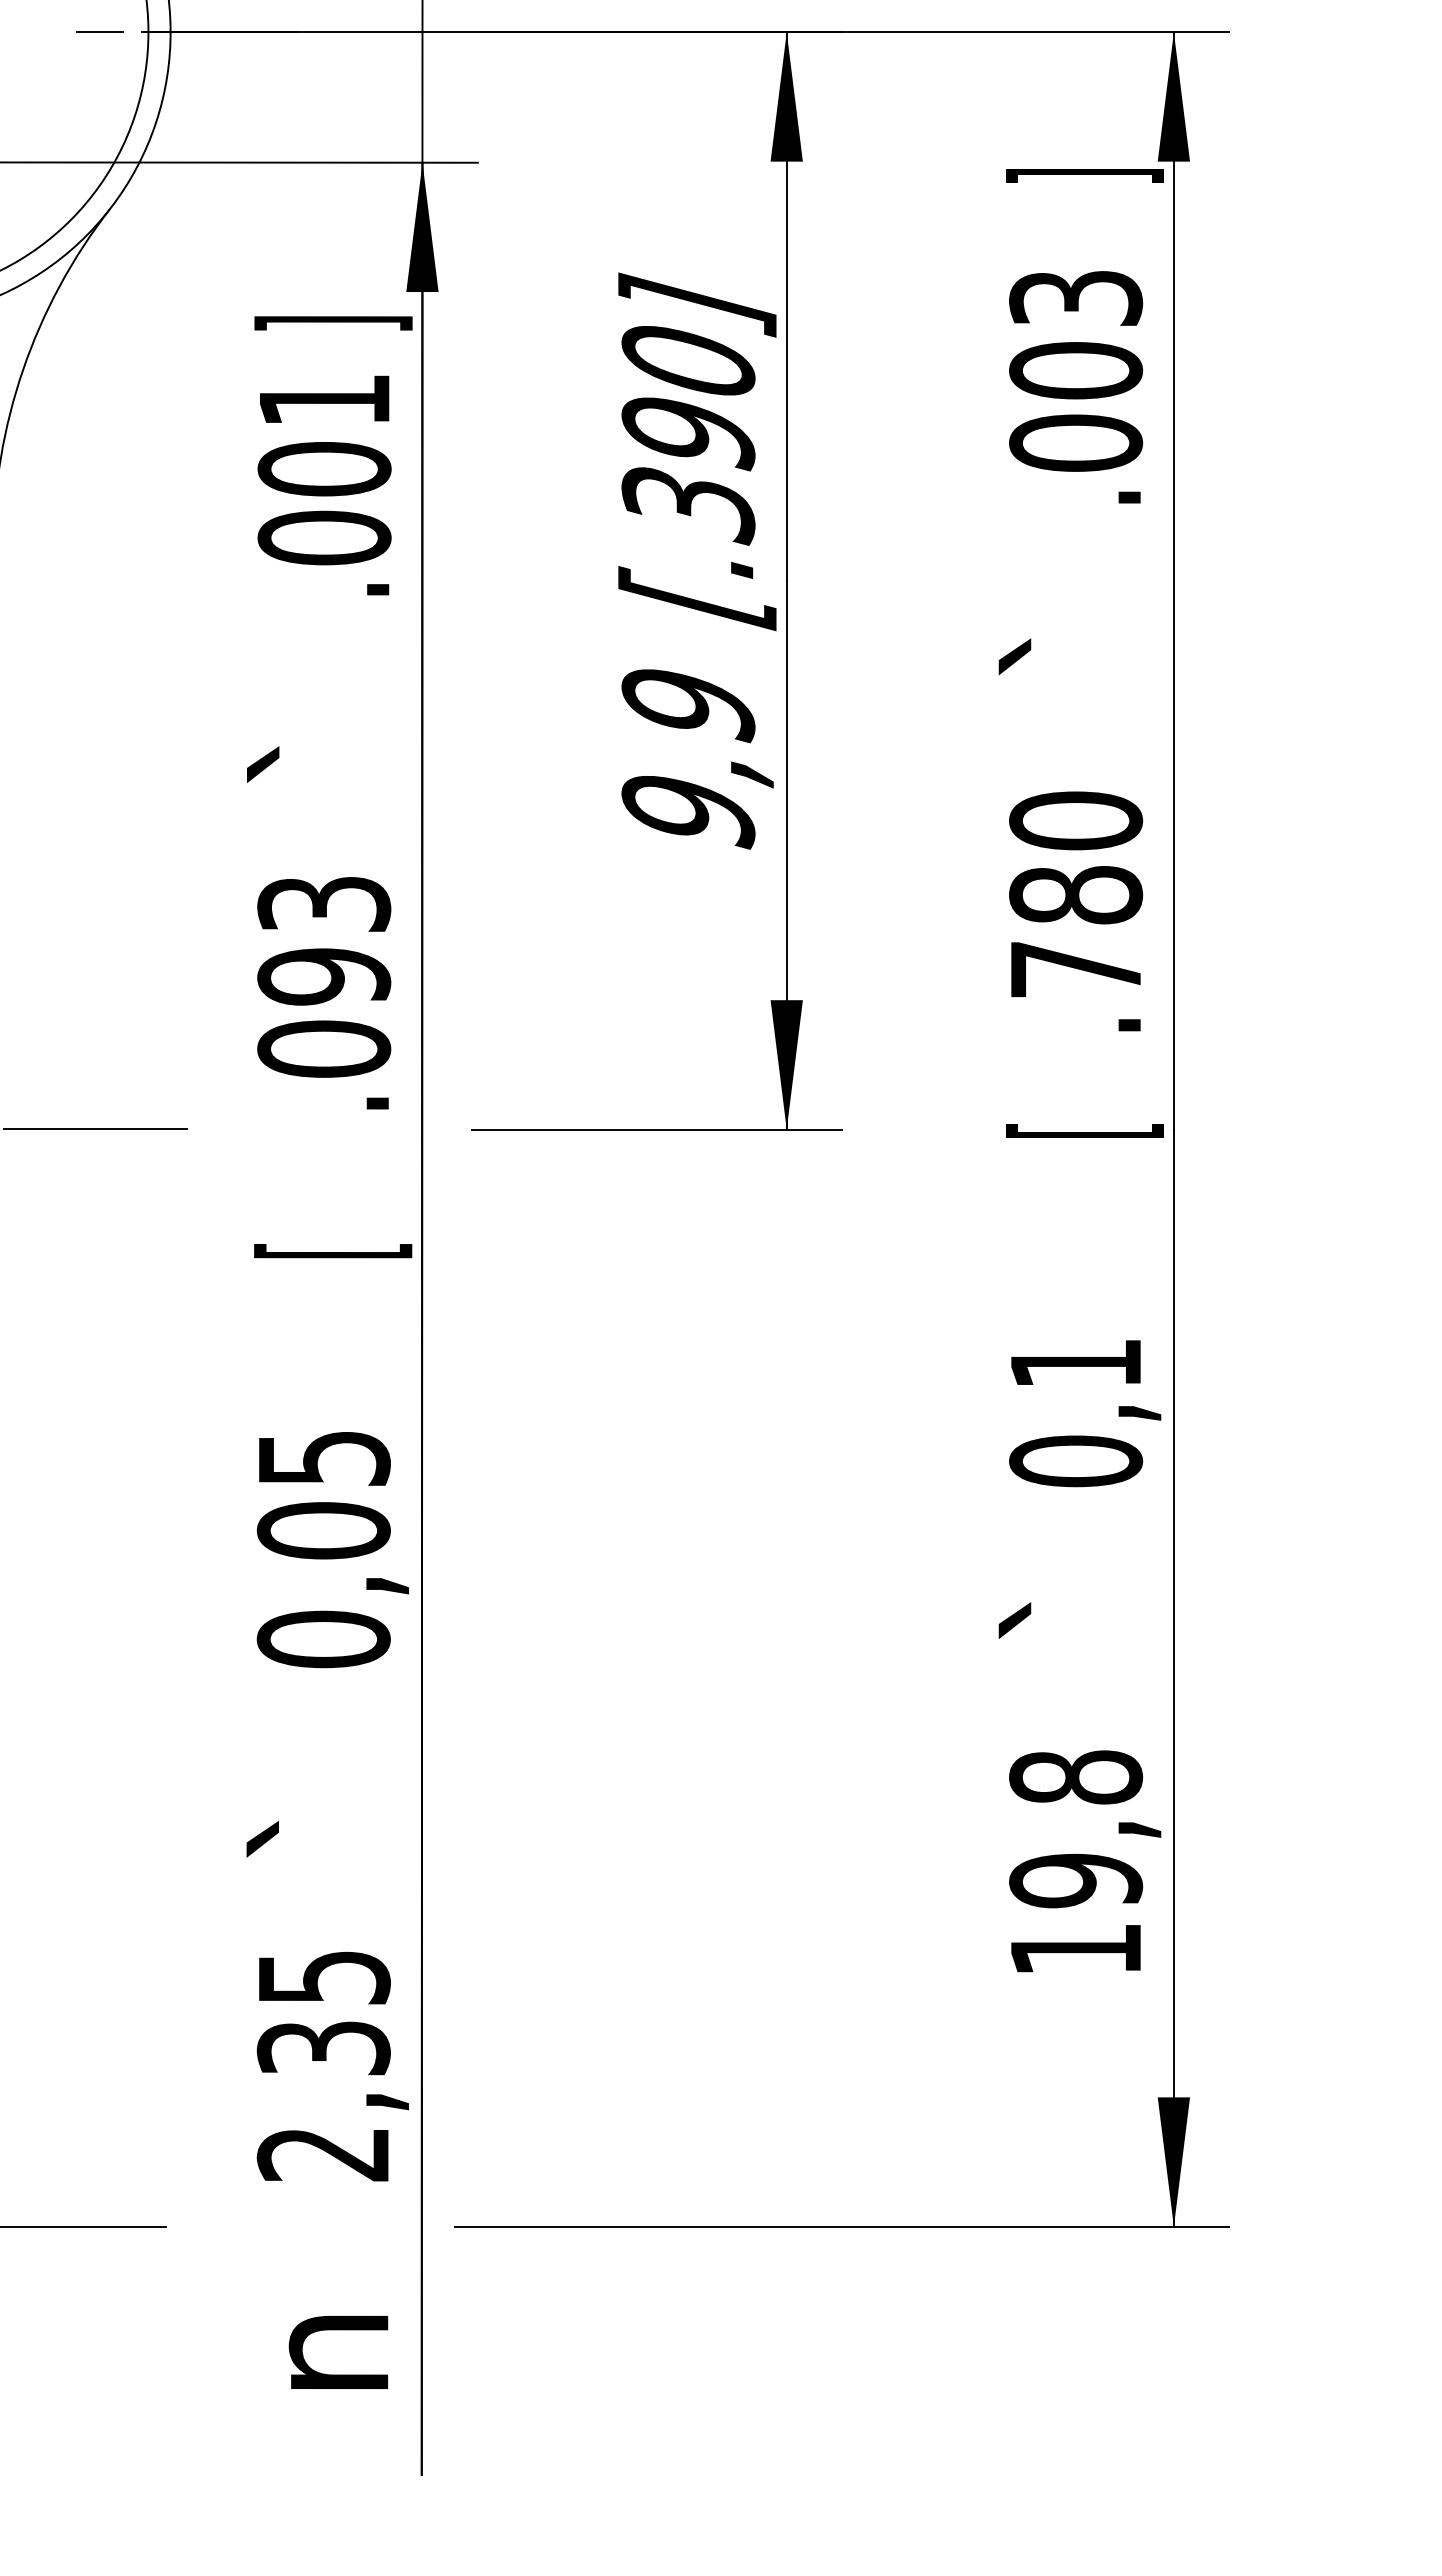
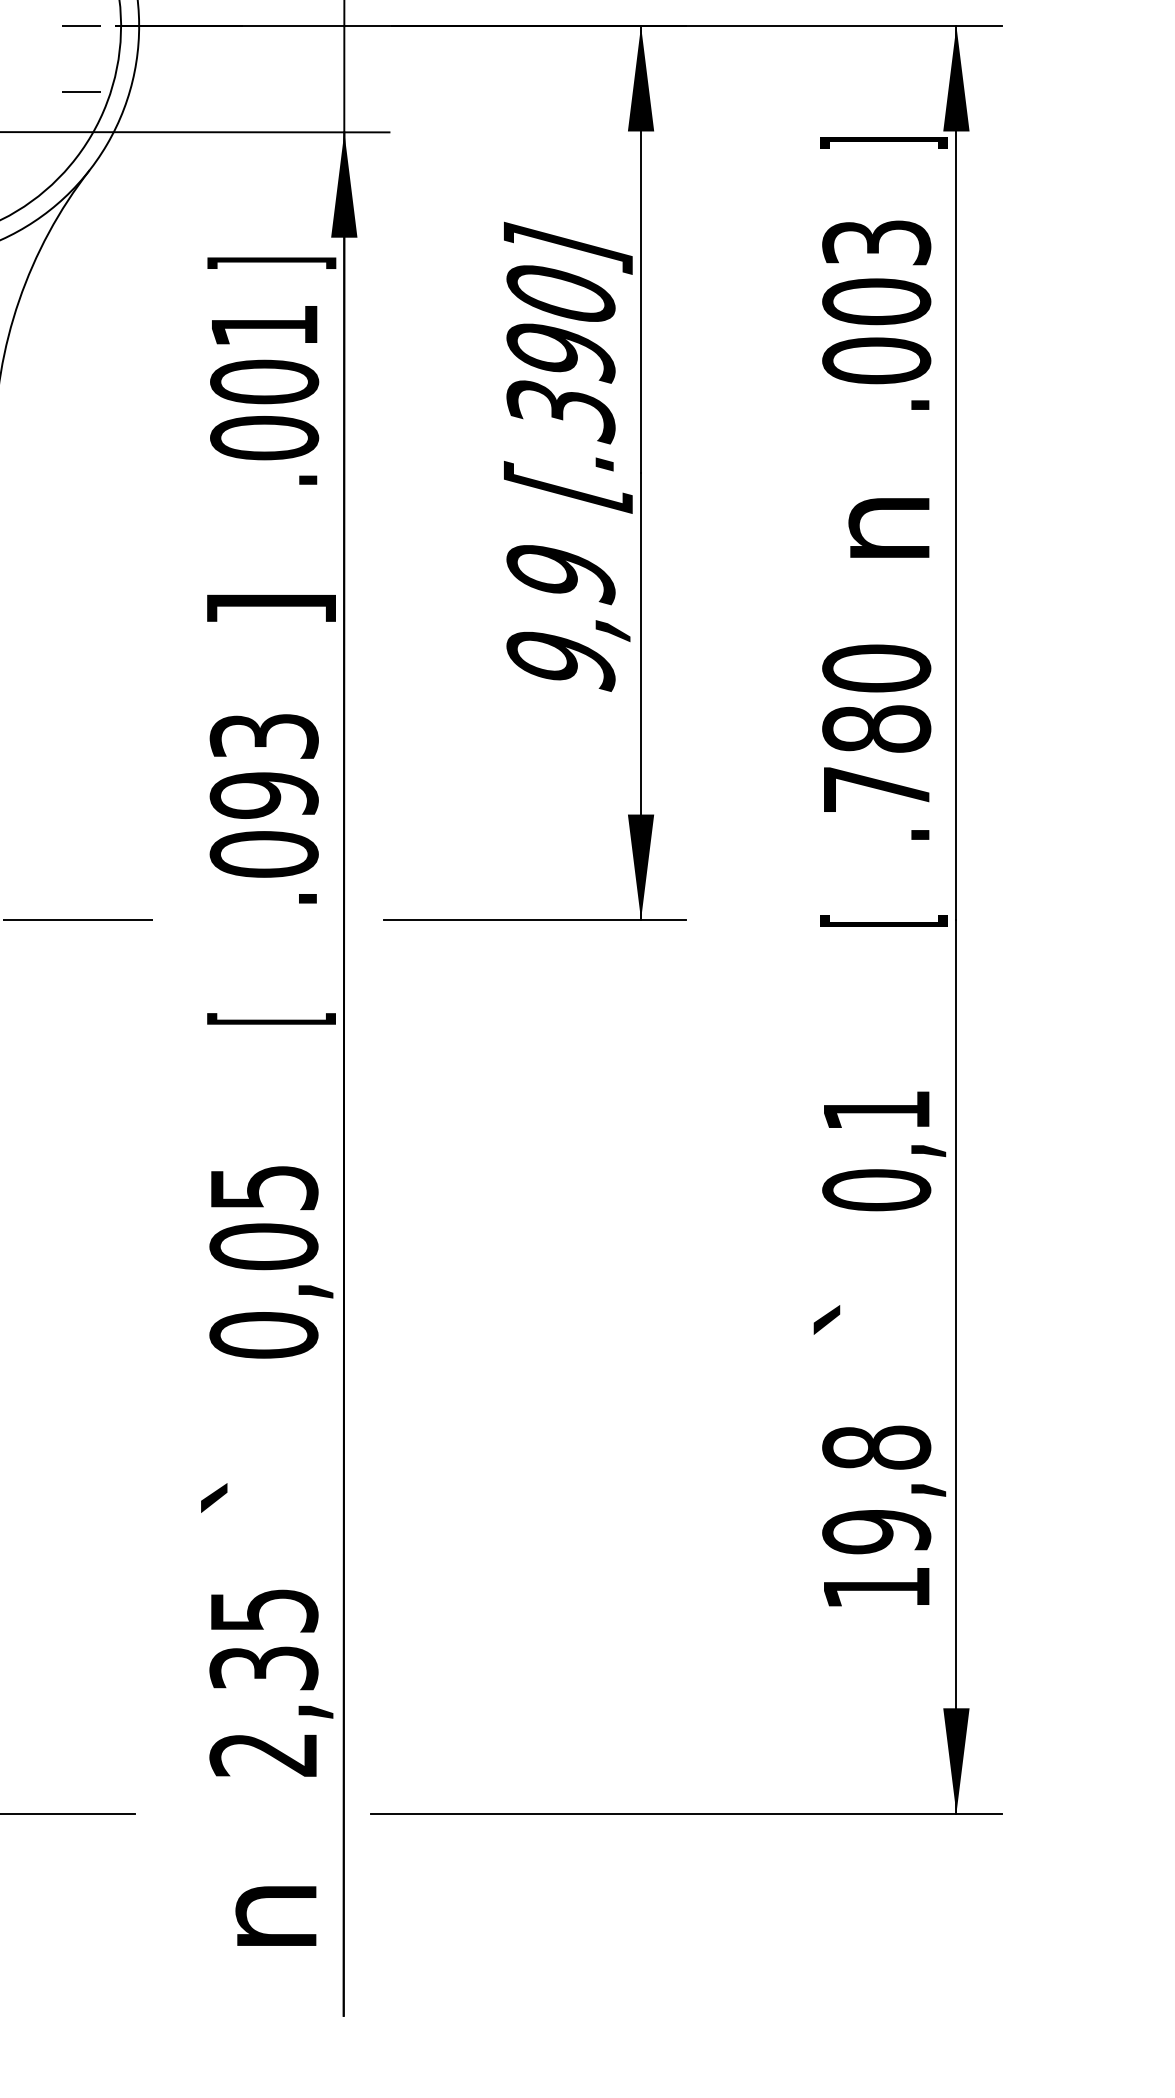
line: (99, 112) -> (81, 91), added
text: (1069, 647) -> (871, 527), ` -> n
text: (329, 756) -> (268, 616), ` -> ]

